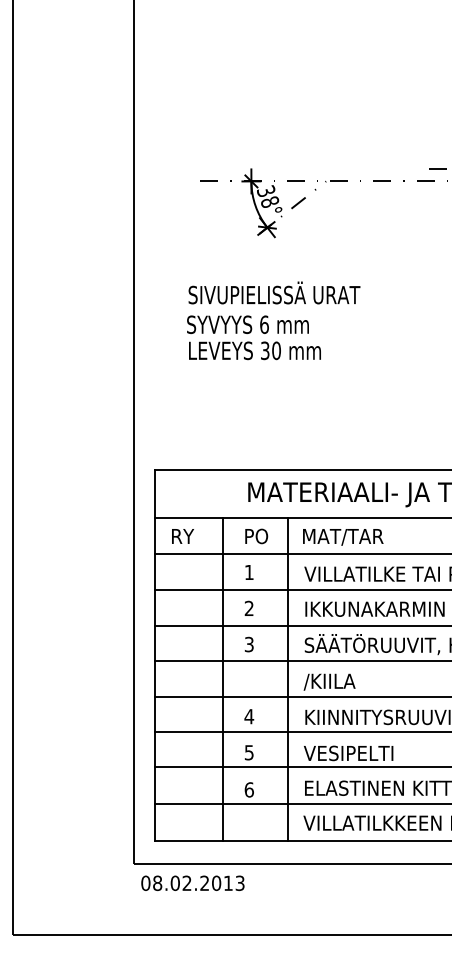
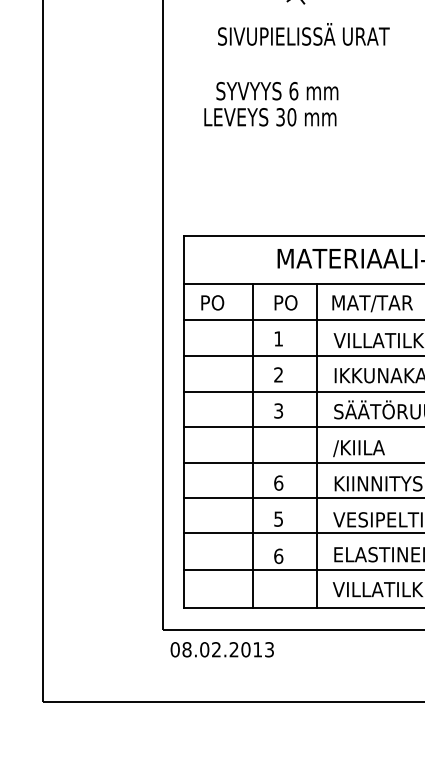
text: (274, 292) -> (303, 33), moved
text: (254, 350) -> (269, 116), moved
text: (184, 536) -> (213, 302), RY -> PO
text: (249, 716) -> (278, 482), 4 -> 6

